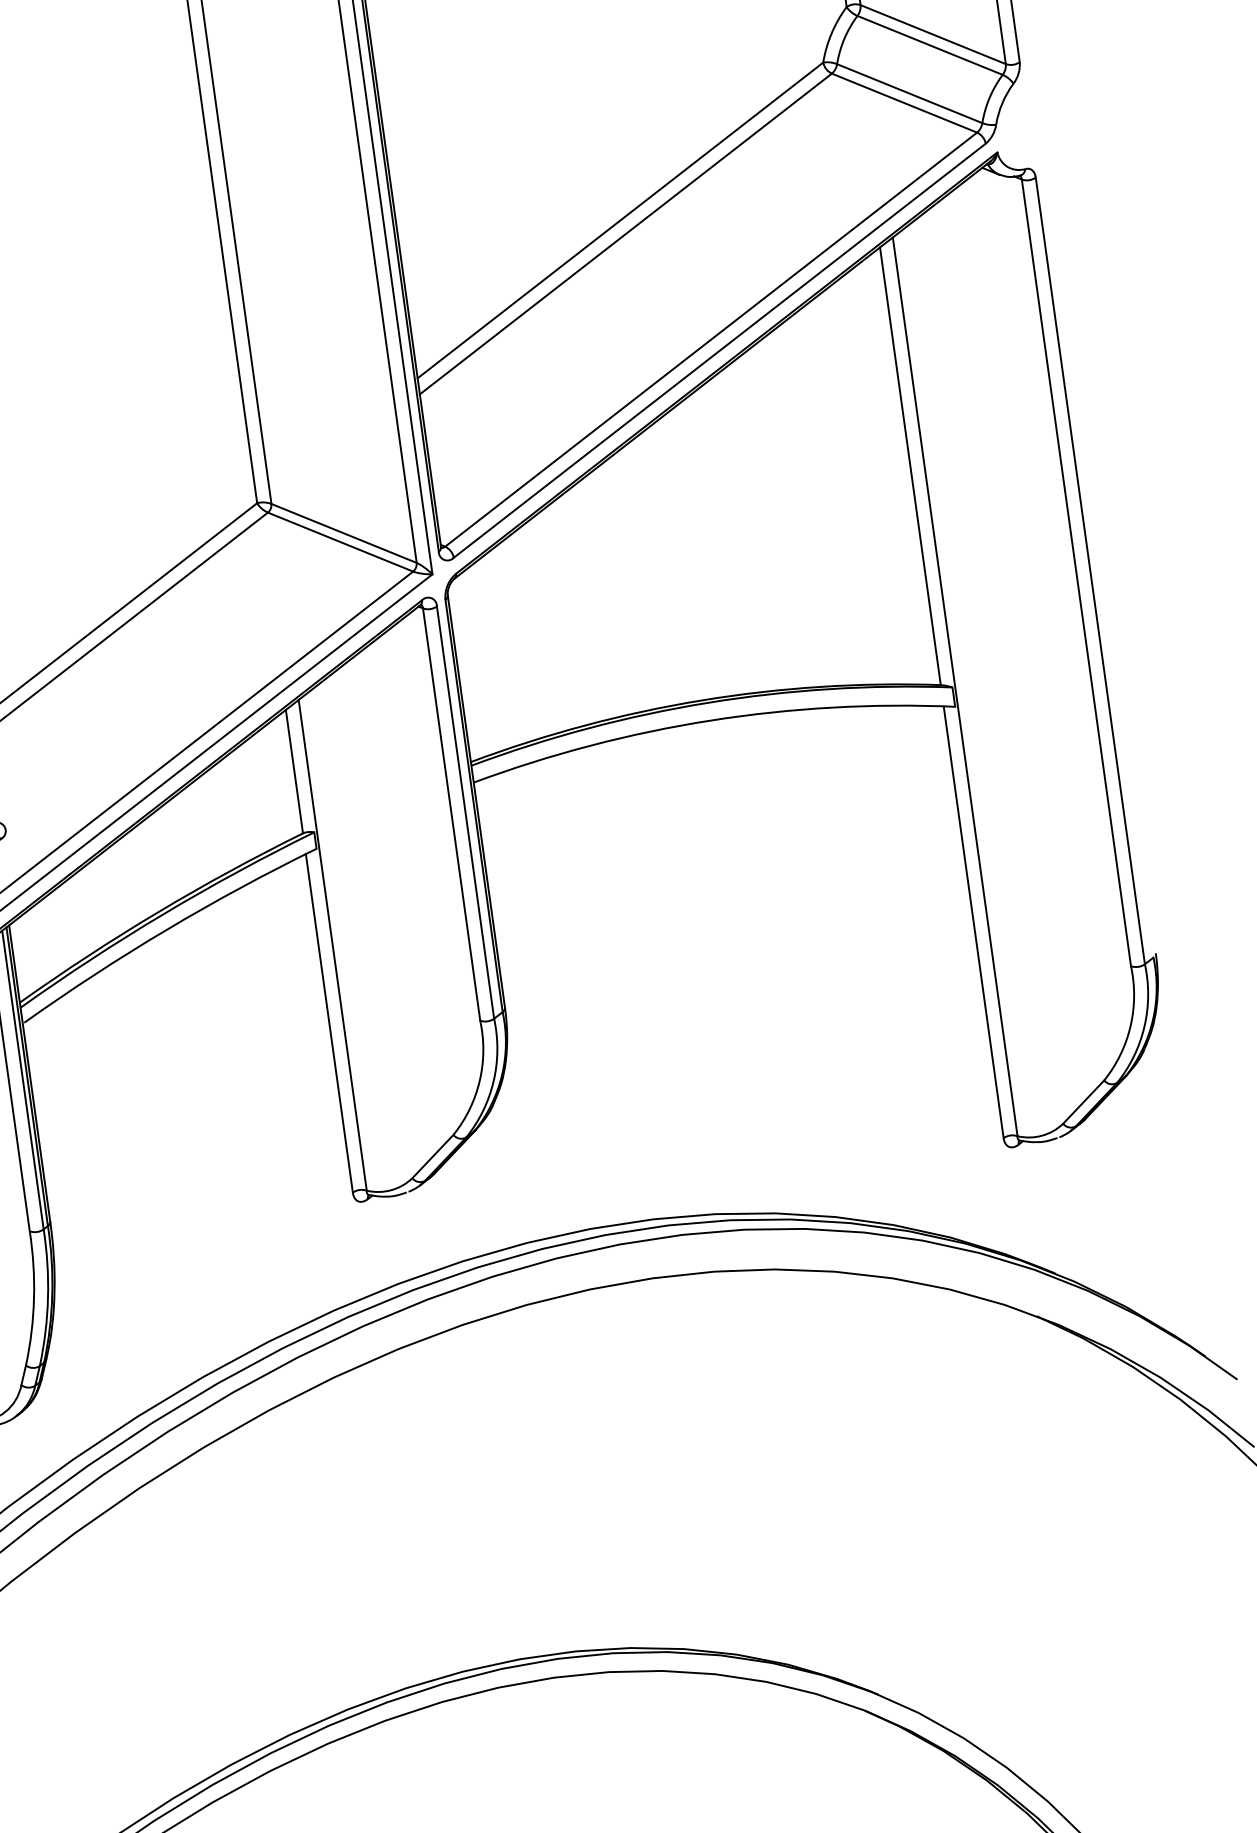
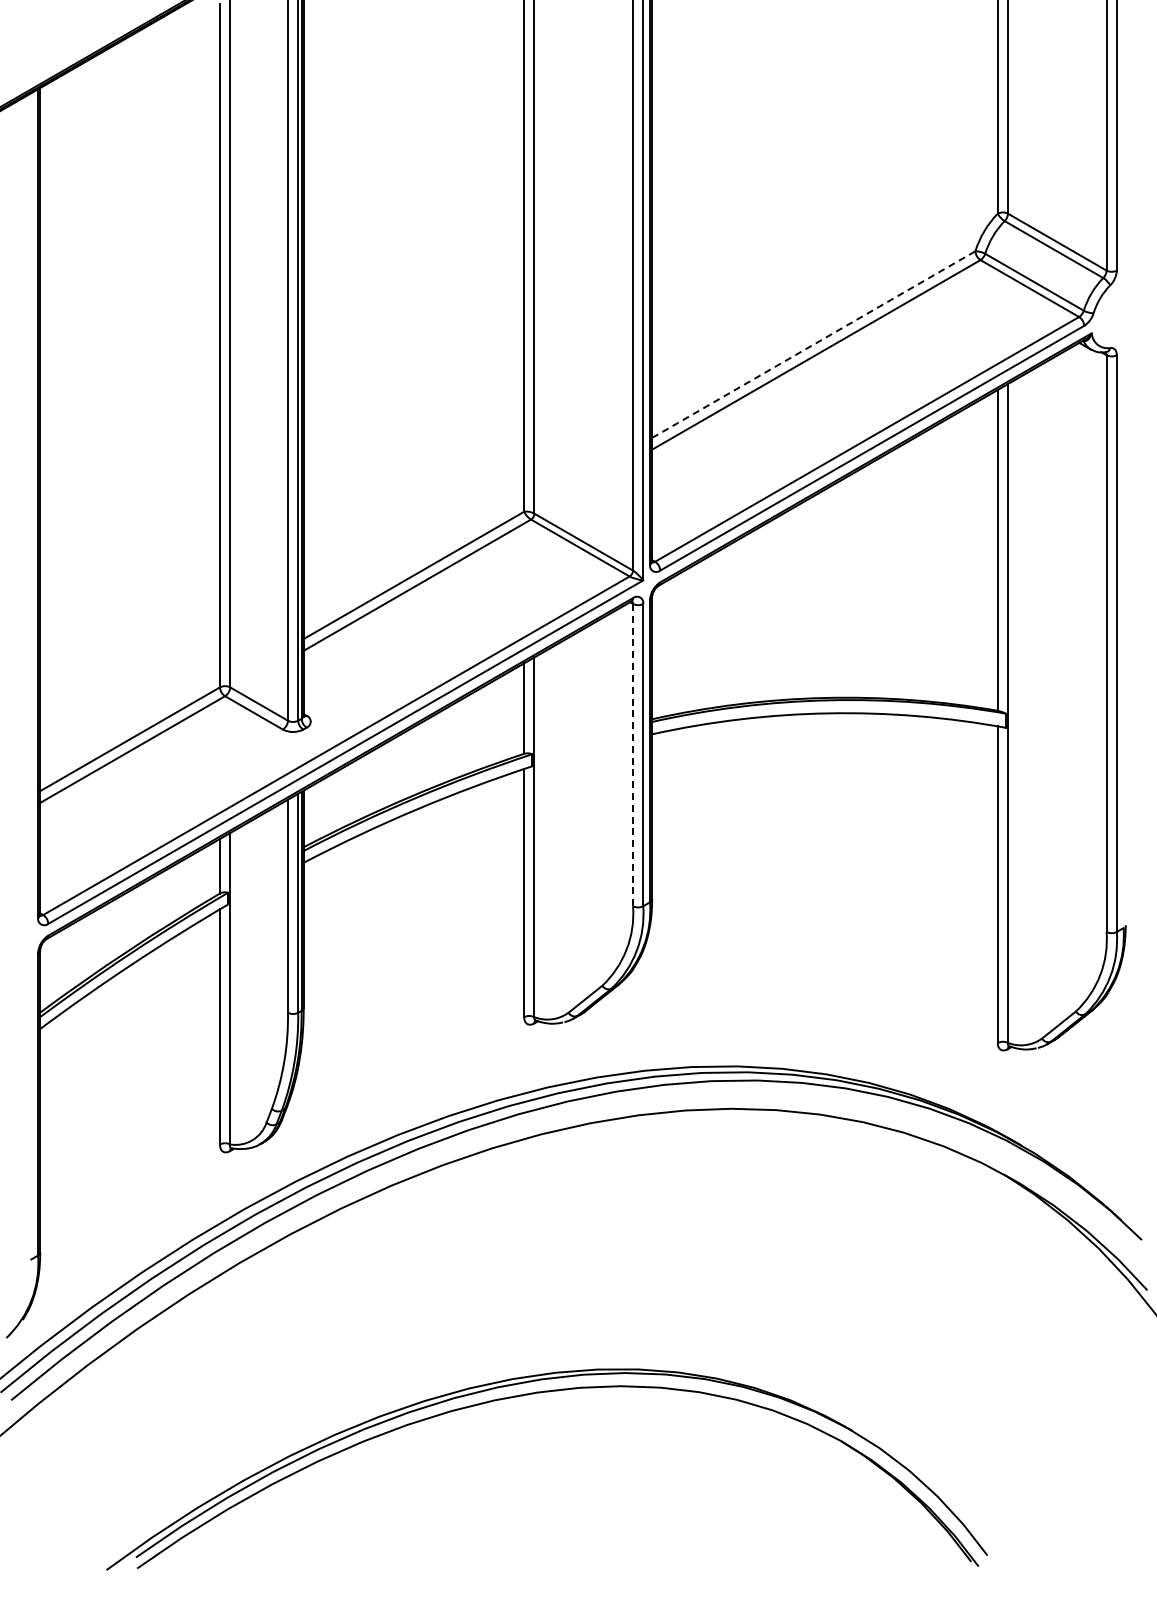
line: (620, 220) -> (813, 344), solid -> dashed
line: (452, 813) -> (633, 754), solid -> dashed

